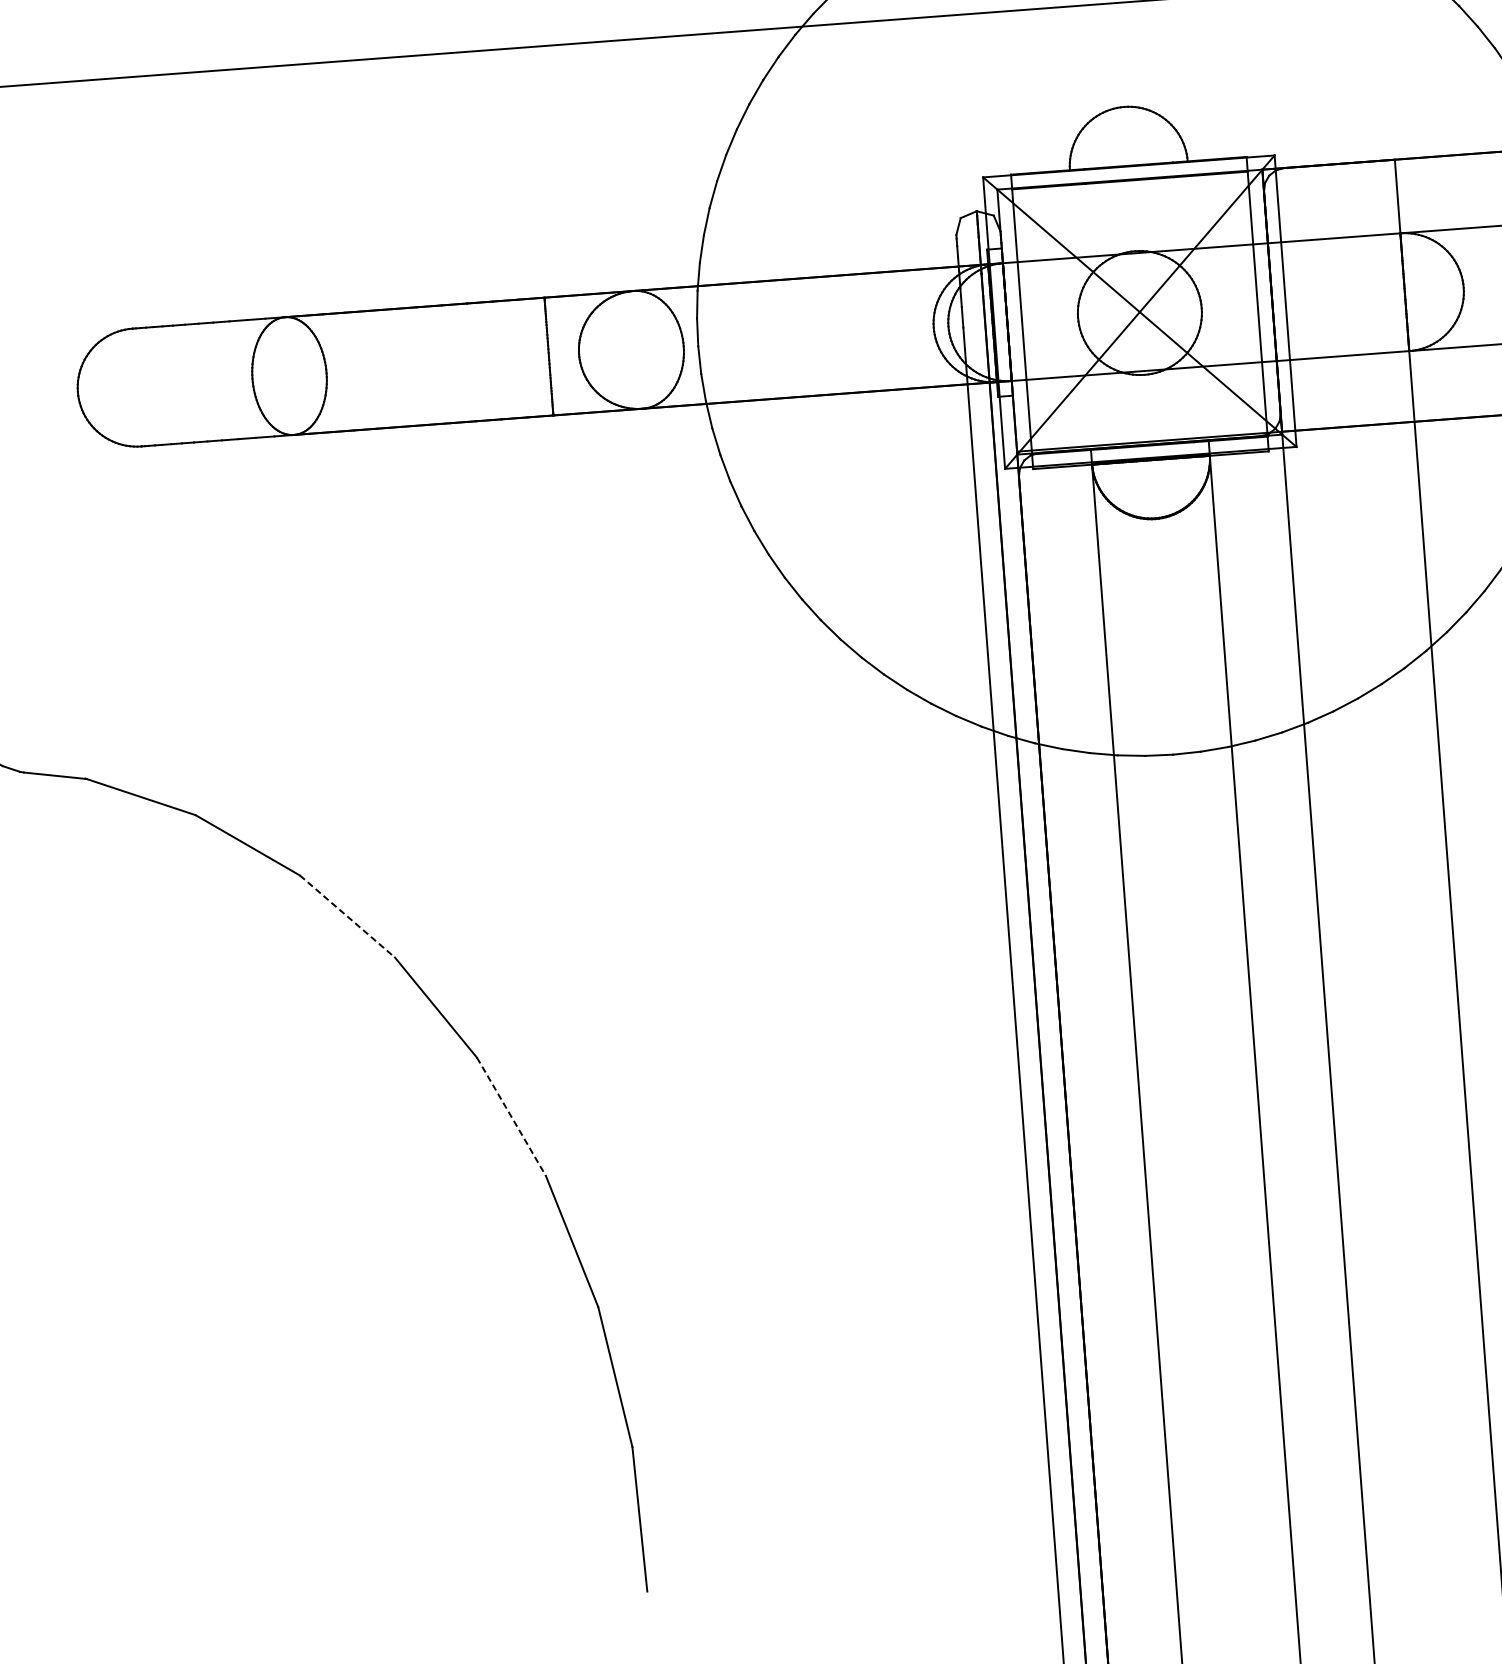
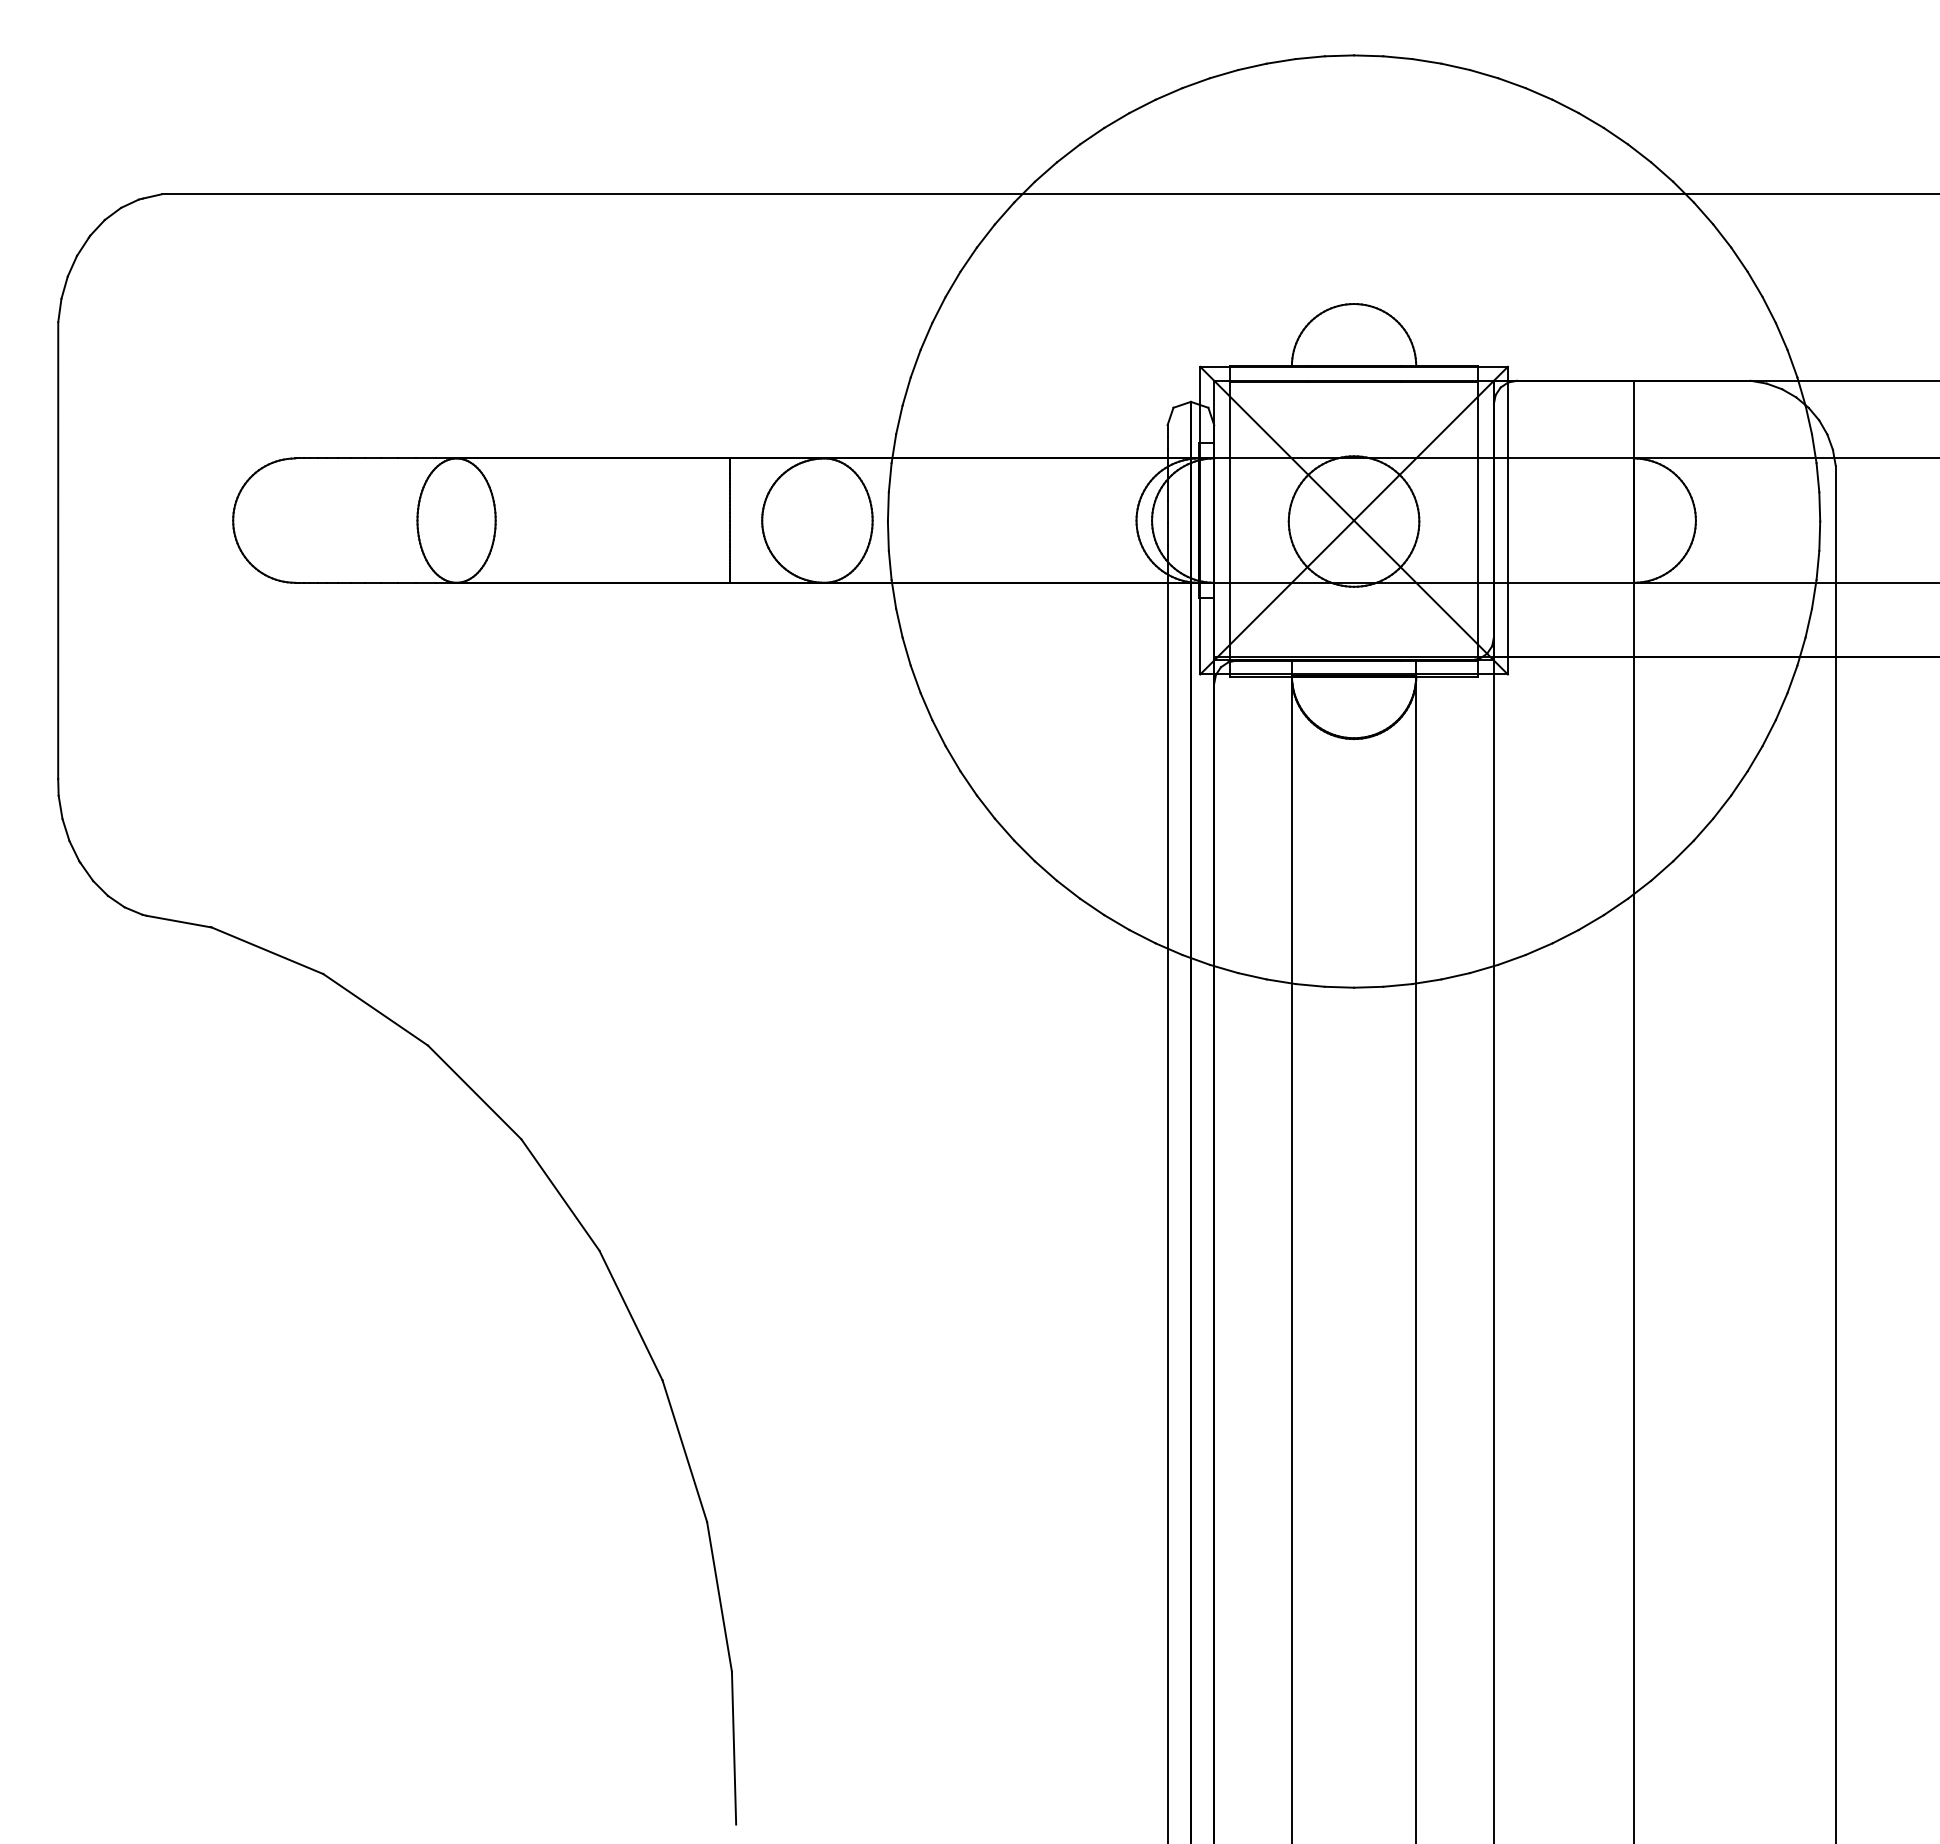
line: (348, 916) -> (475, 1092), dashed -> solid
line: (511, 1117) -> (631, 1316), dashed -> solid

